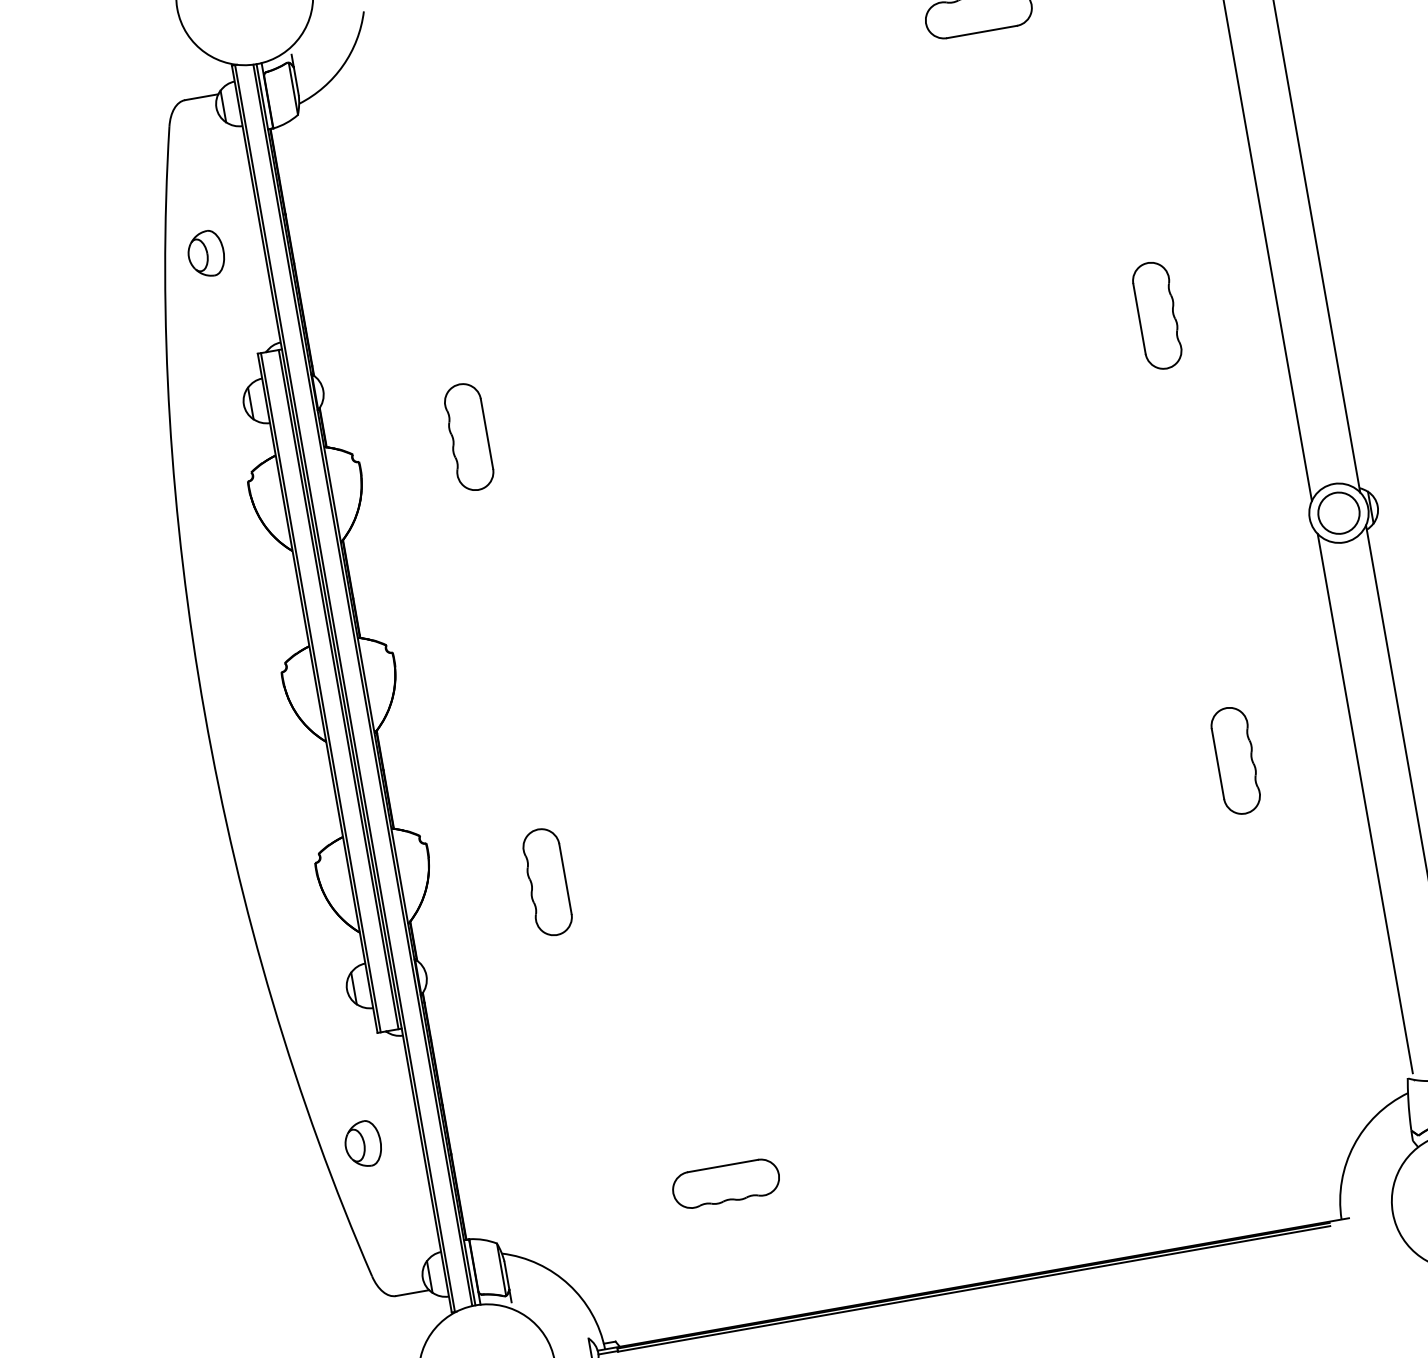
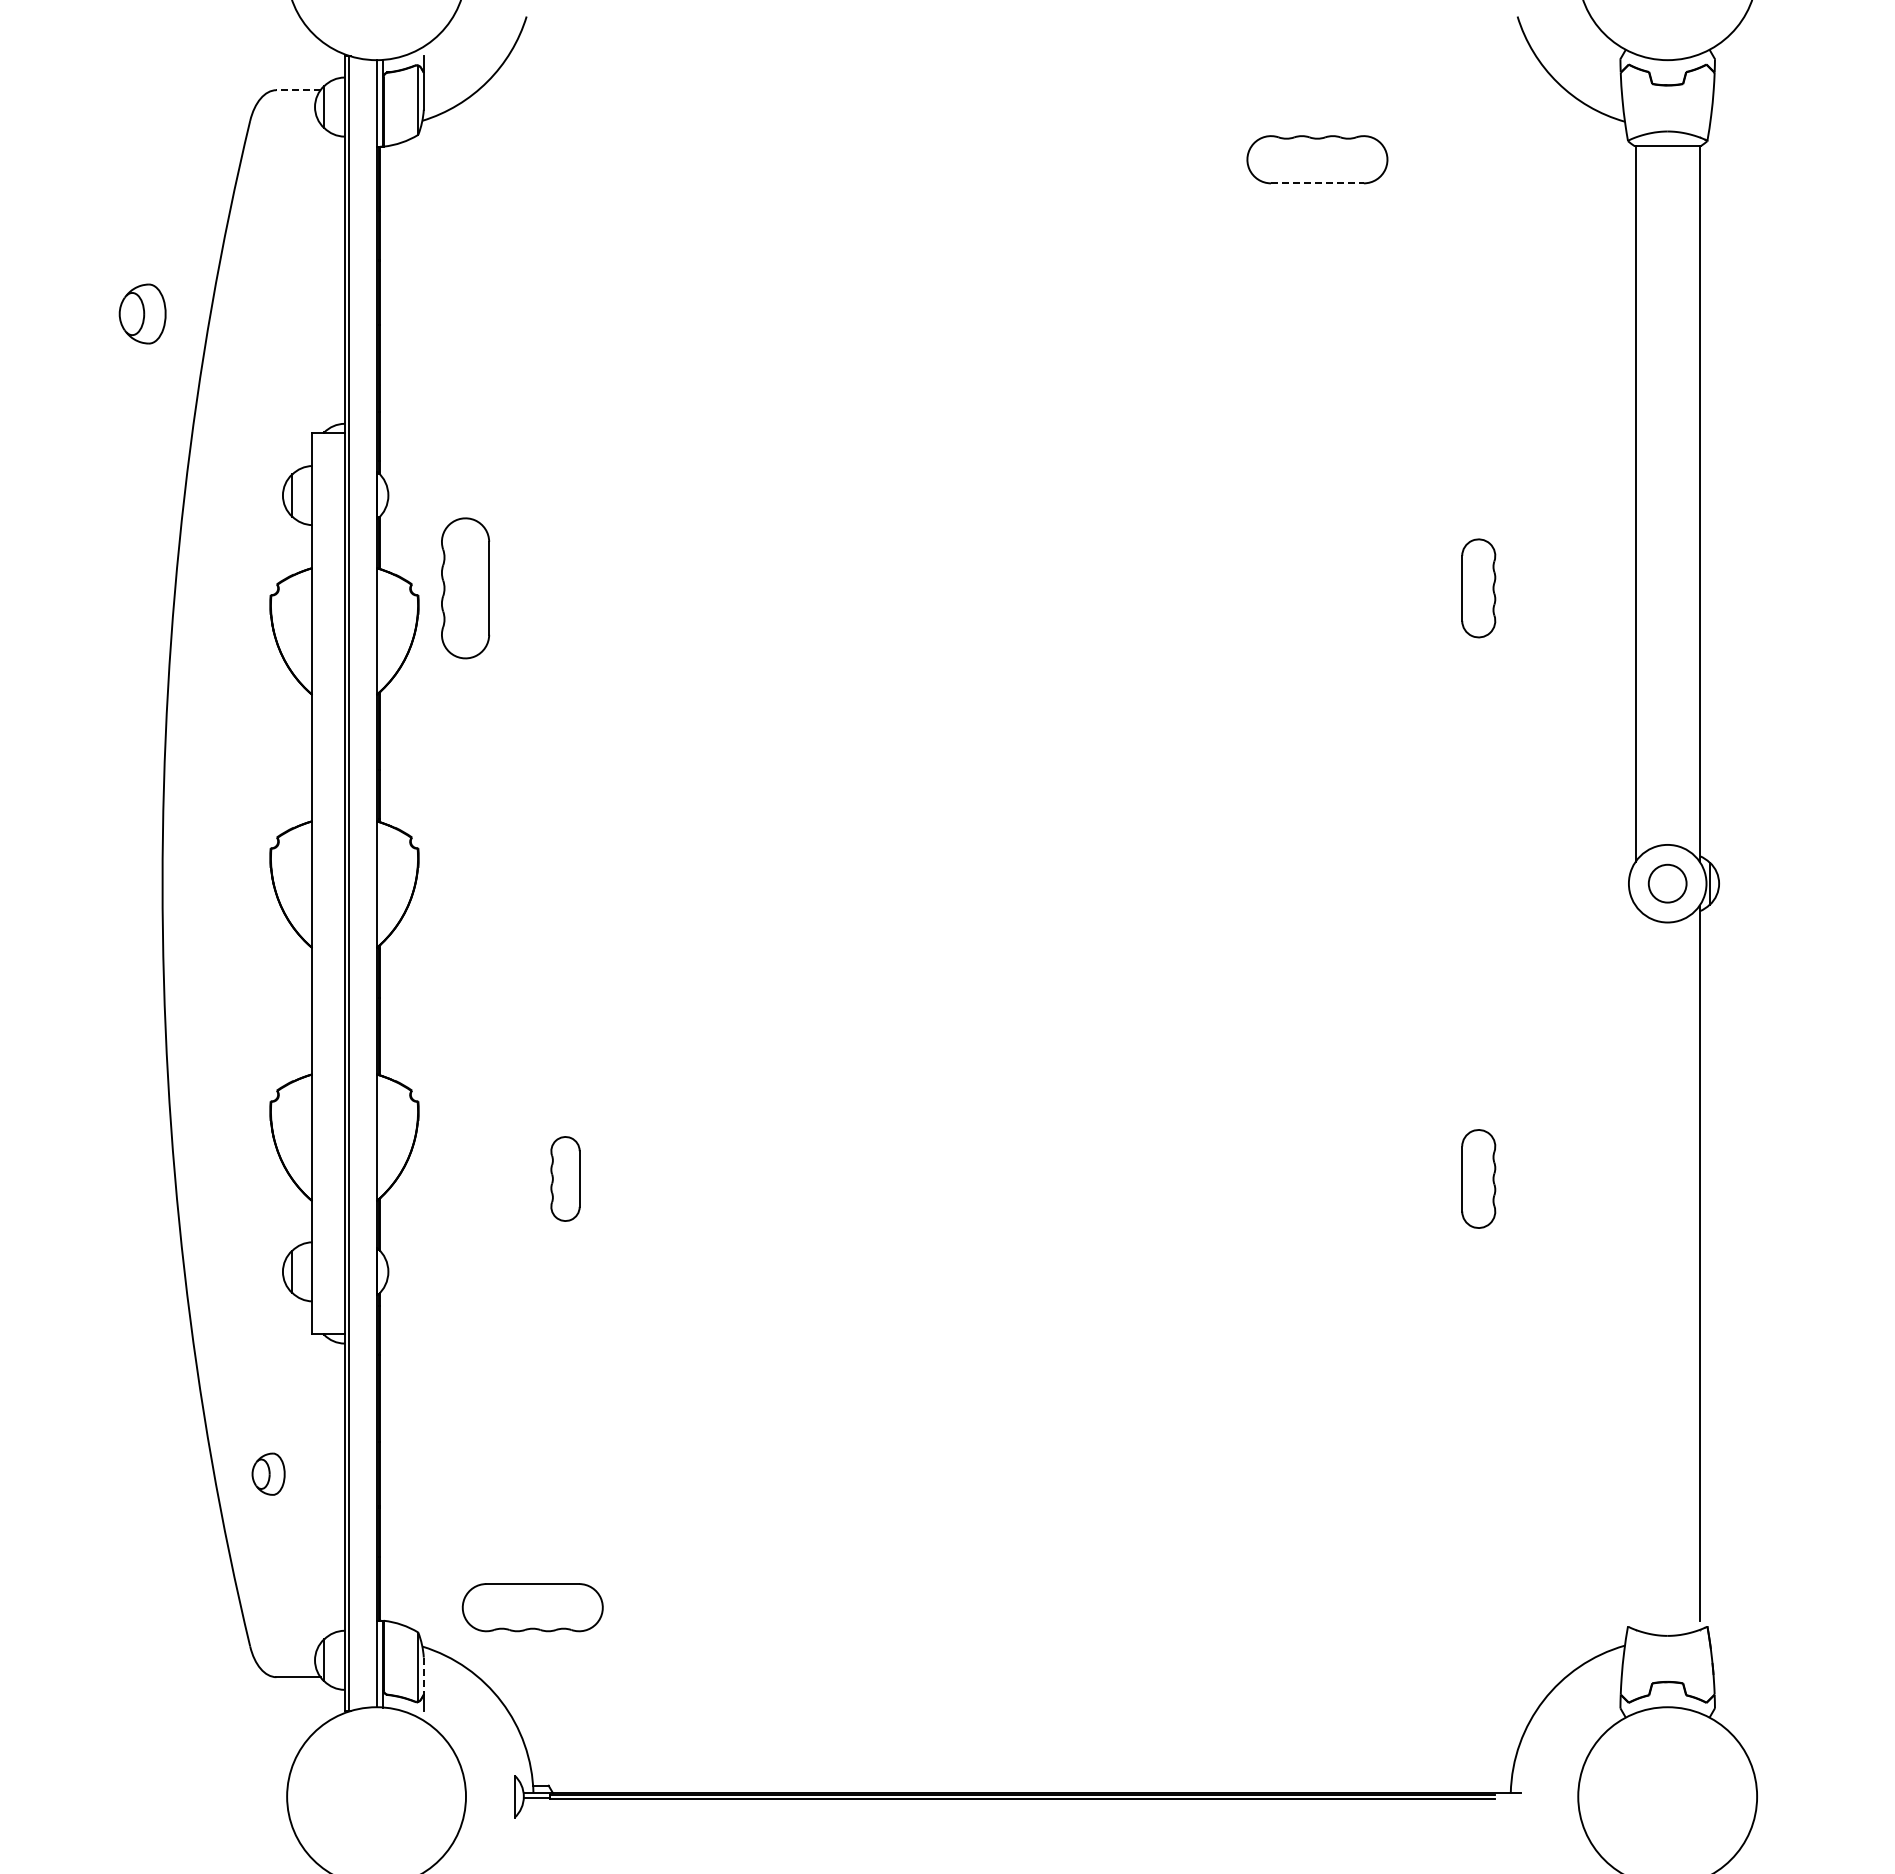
line: (982, 32) -> (1317, 183), solid -> dashed
line: (201, 97) -> (297, 90), solid -> dashed
part: (206, 253) -> (142, 313), moved
part: (1157, 315) -> (1478, 588), size x0.7
part: (469, 437) -> (465, 588), moved
circle: (1338, 513) -> (1667, 883), size x0.7
line: (362, 685) -> (372, 883), removed
line: (338, 689) -> (340, 883), removed
line: (320, 692) -> (316, 883), removed
part: (1235, 760) -> (1478, 1178), size x0.7
line: (1365, 803) -> (1635, 1263), removed
part: (547, 881) -> (565, 1178), size x0.6
part: (362, 1143) -> (268, 1473), size x0.7
part: (725, 1183) -> (532, 1607), moved
line: (506, 1275) -> (423, 1676), solid -> dashed

